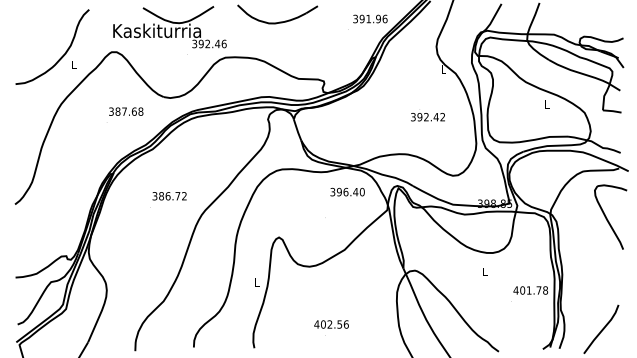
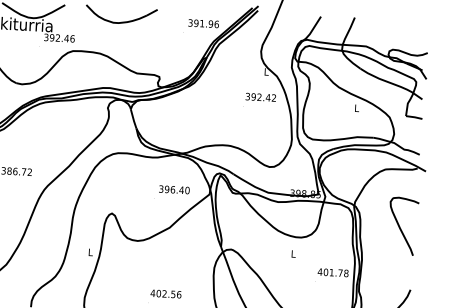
text: (427, 117) -> (260, 97), moved
text: (347, 191) -> (174, 189), moved
curve: (607, 218) -> (400, 227), moved
text: (331, 324) -> (165, 294), moved

